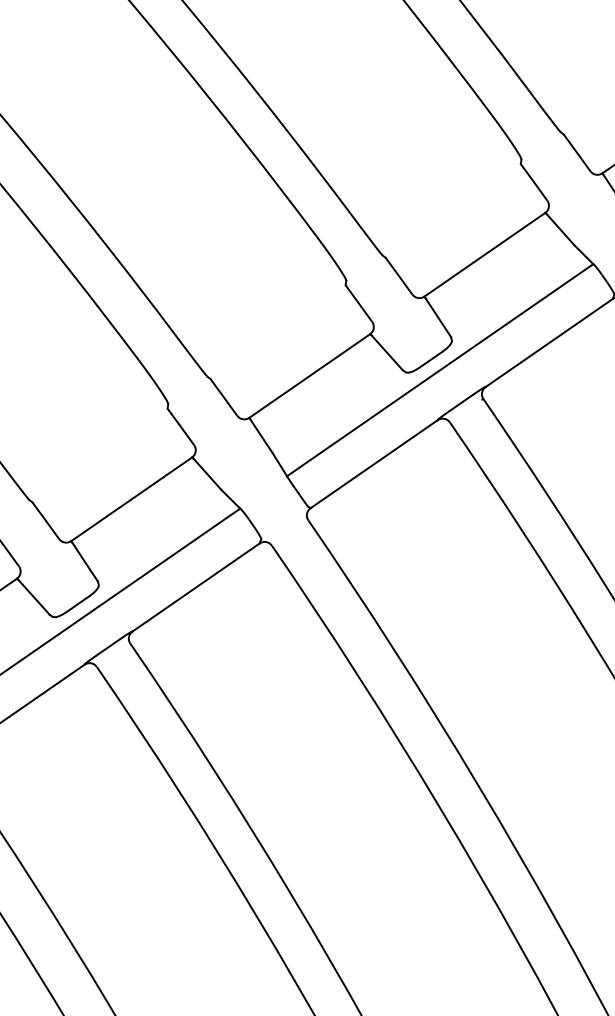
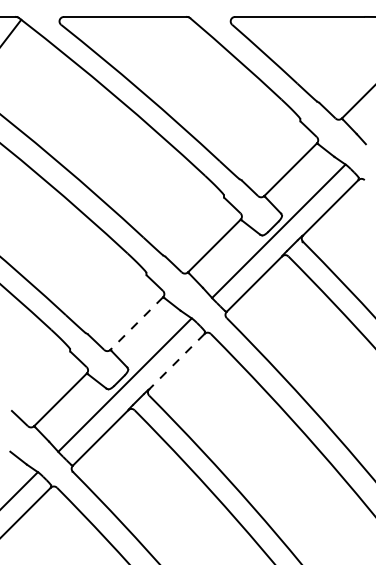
line: (131, 499) -> (136, 323), solid -> dashed
line: (195, 587) -> (176, 361), solid -> dashed

